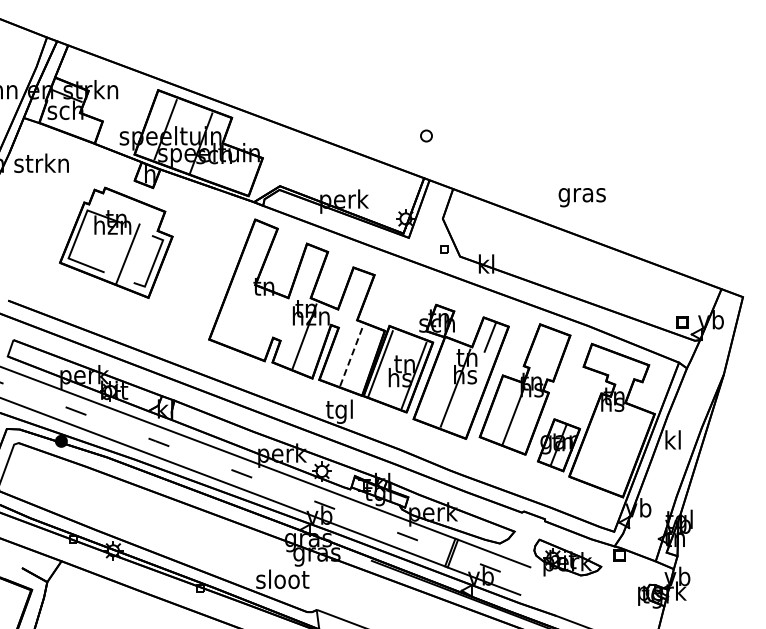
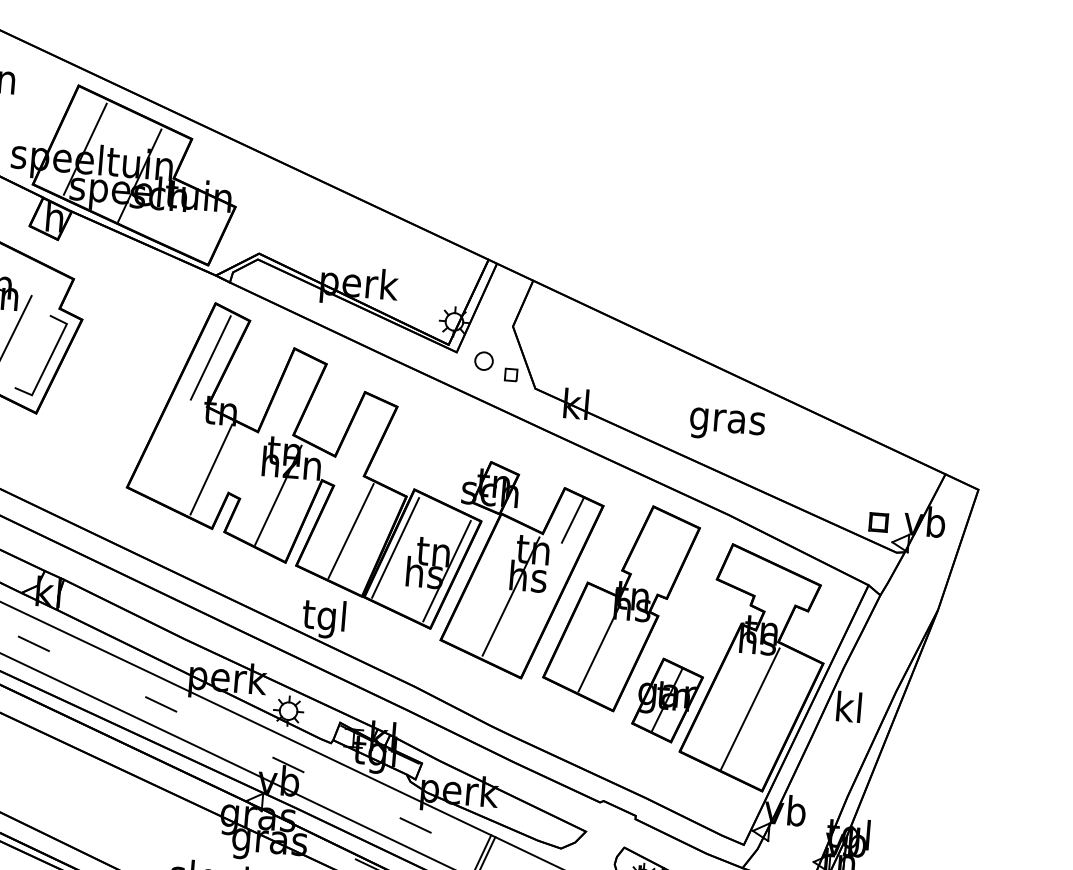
part: (426, 135) -> (484, 360), moved
text: (581, 197) -> (726, 424), moved
line: (254, 253) -> (209, 356), added
line: (260, 323) -> (210, 468), added
line: (351, 355) -> (350, 531), dashed -> solid
line: (611, 445) -> (750, 707), added

